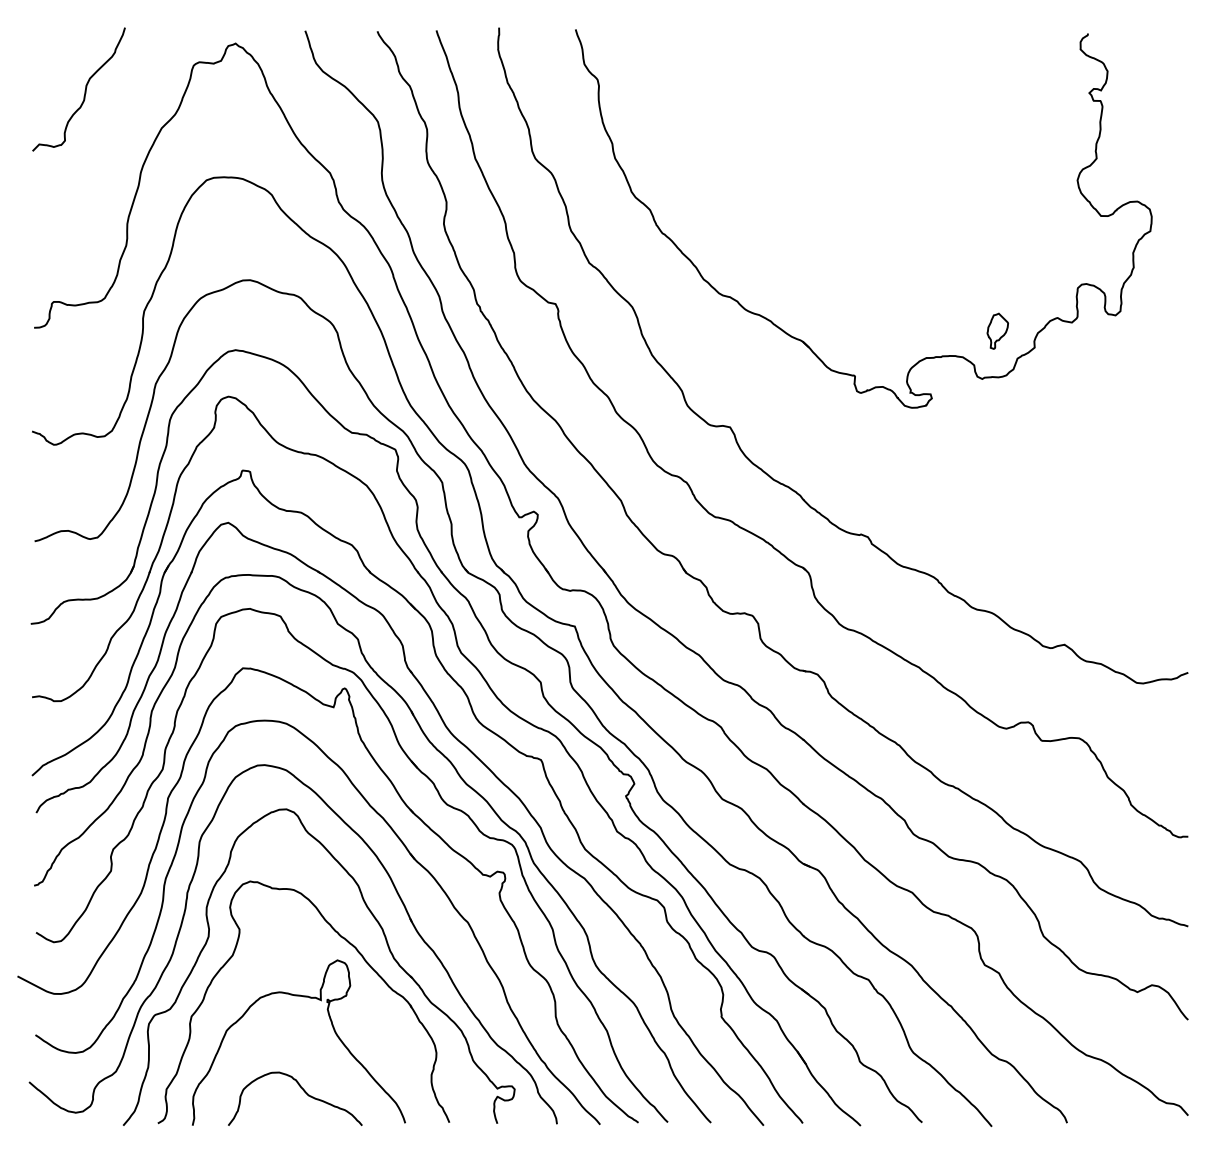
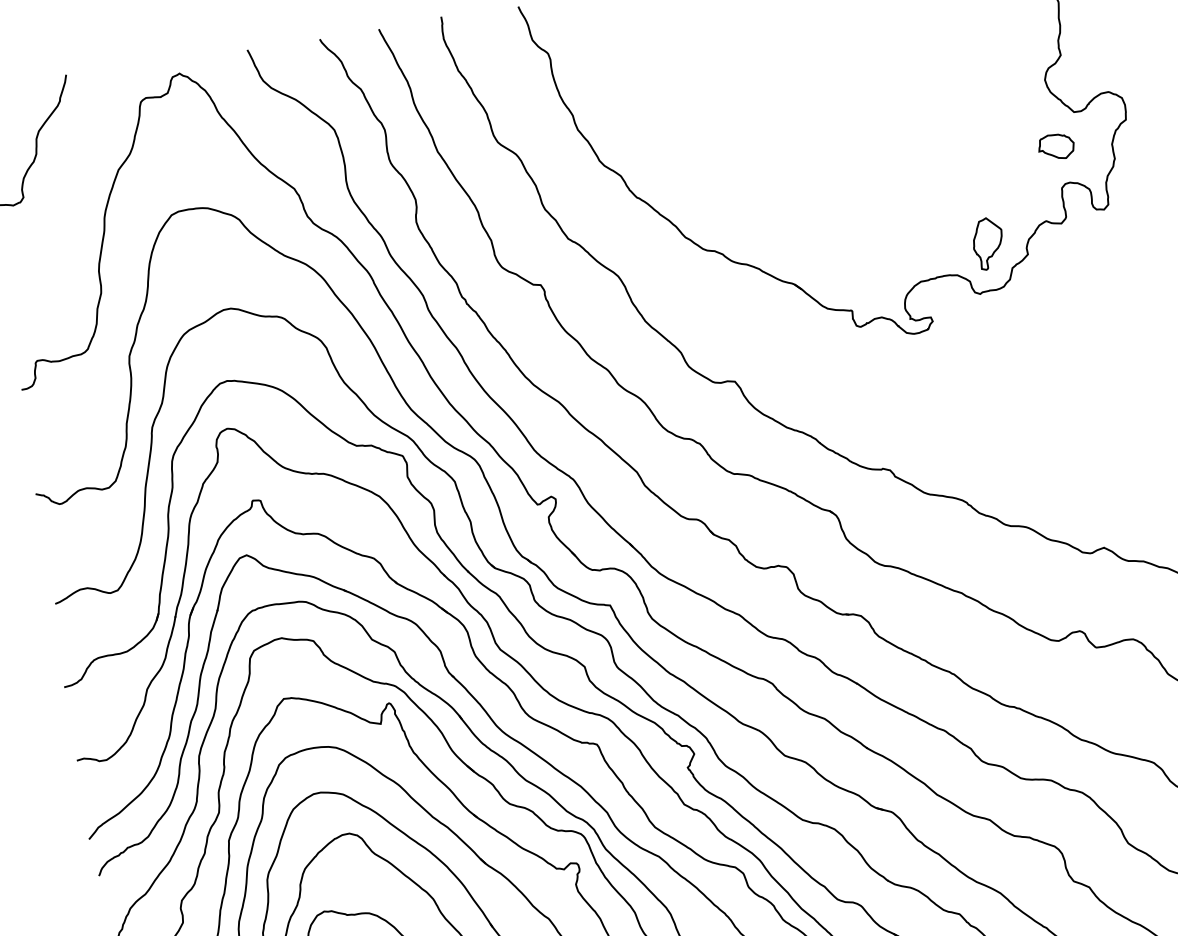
part: (1078, 247) -> (1056, 147), added
part: (997, 331) -> (988, 244), size x1.43

